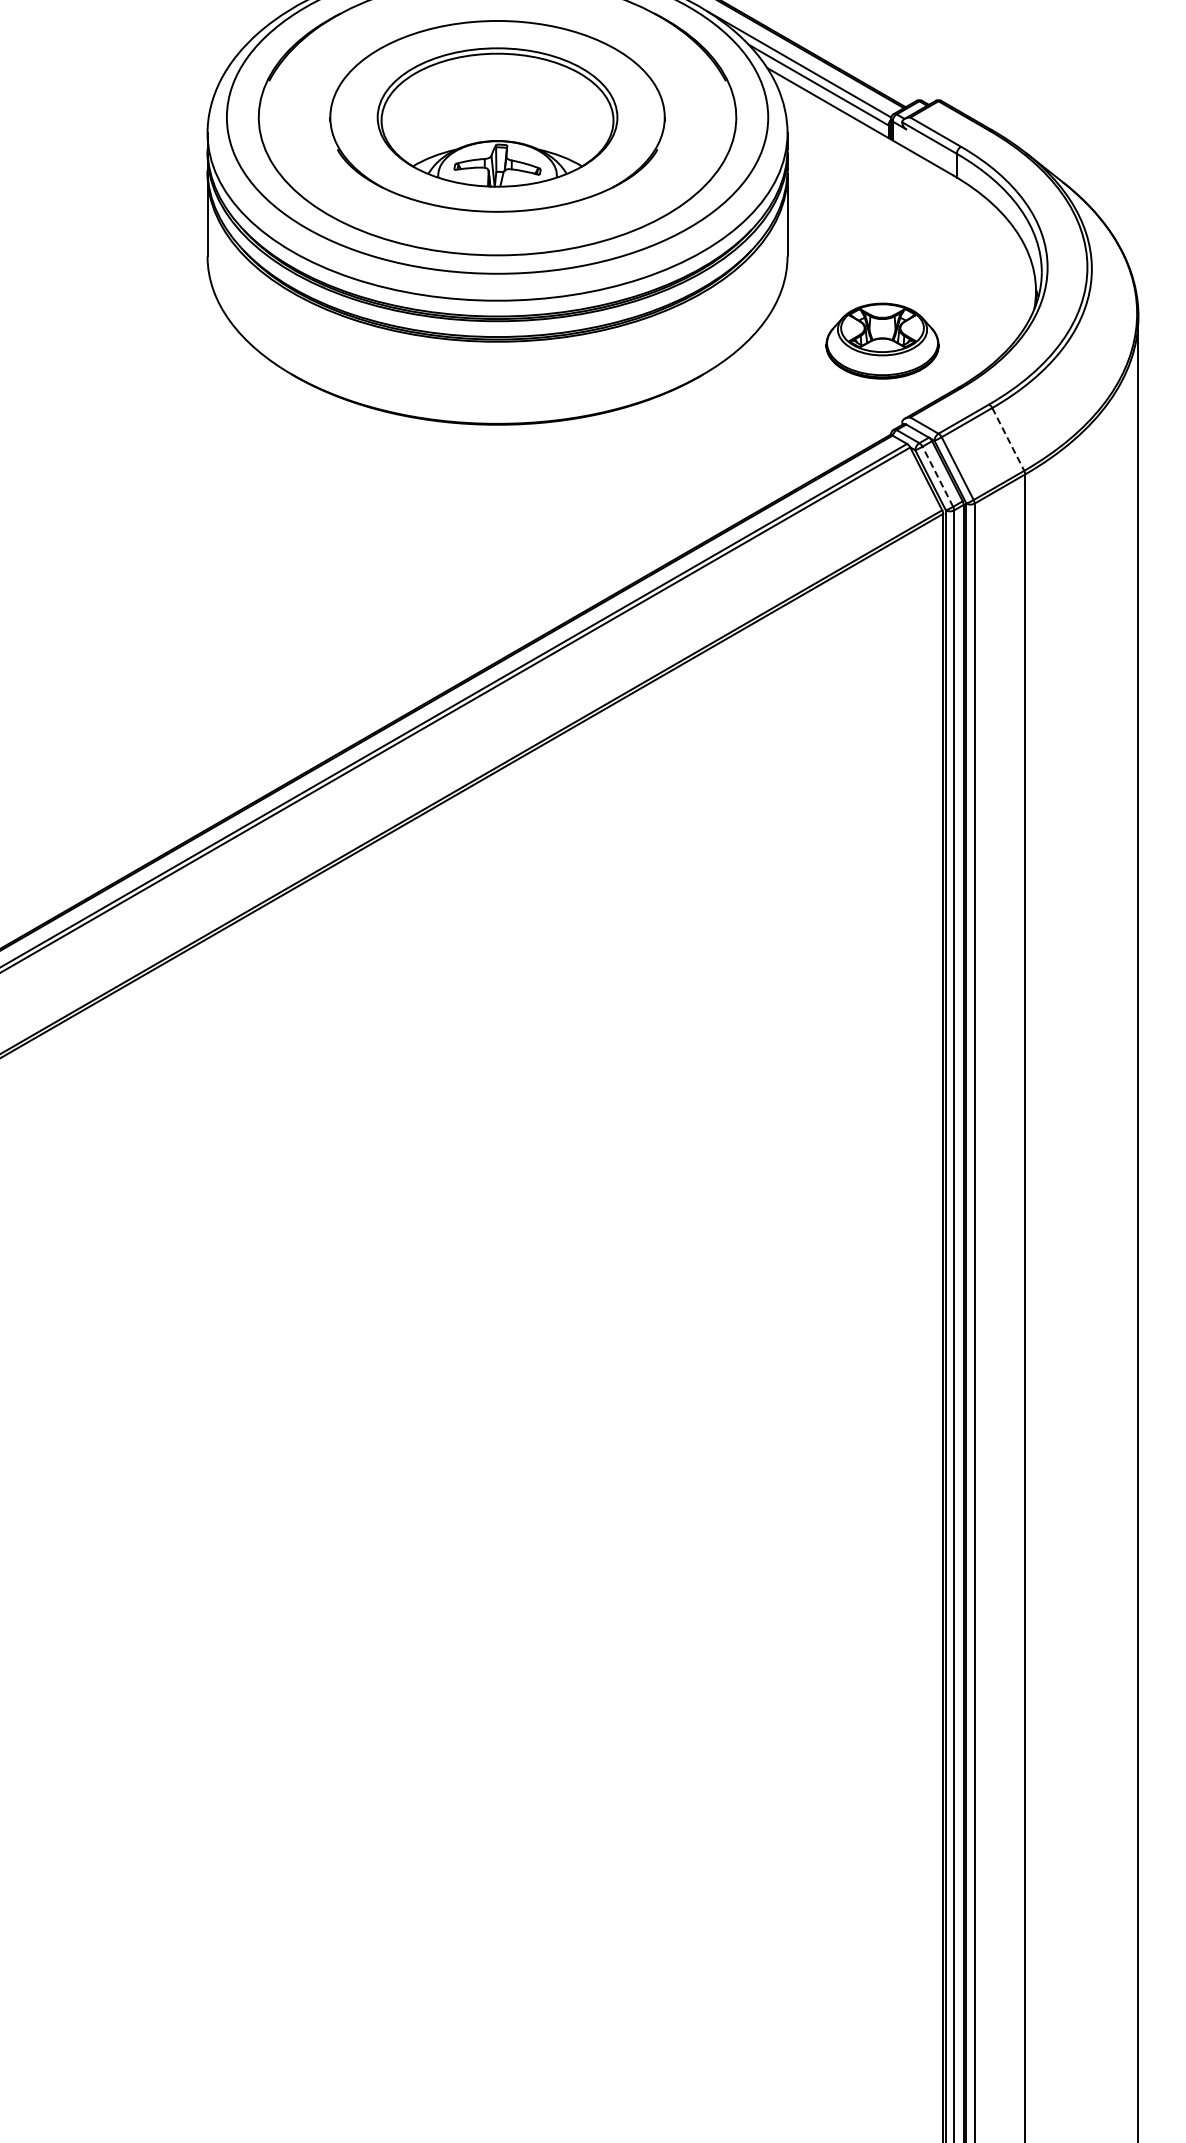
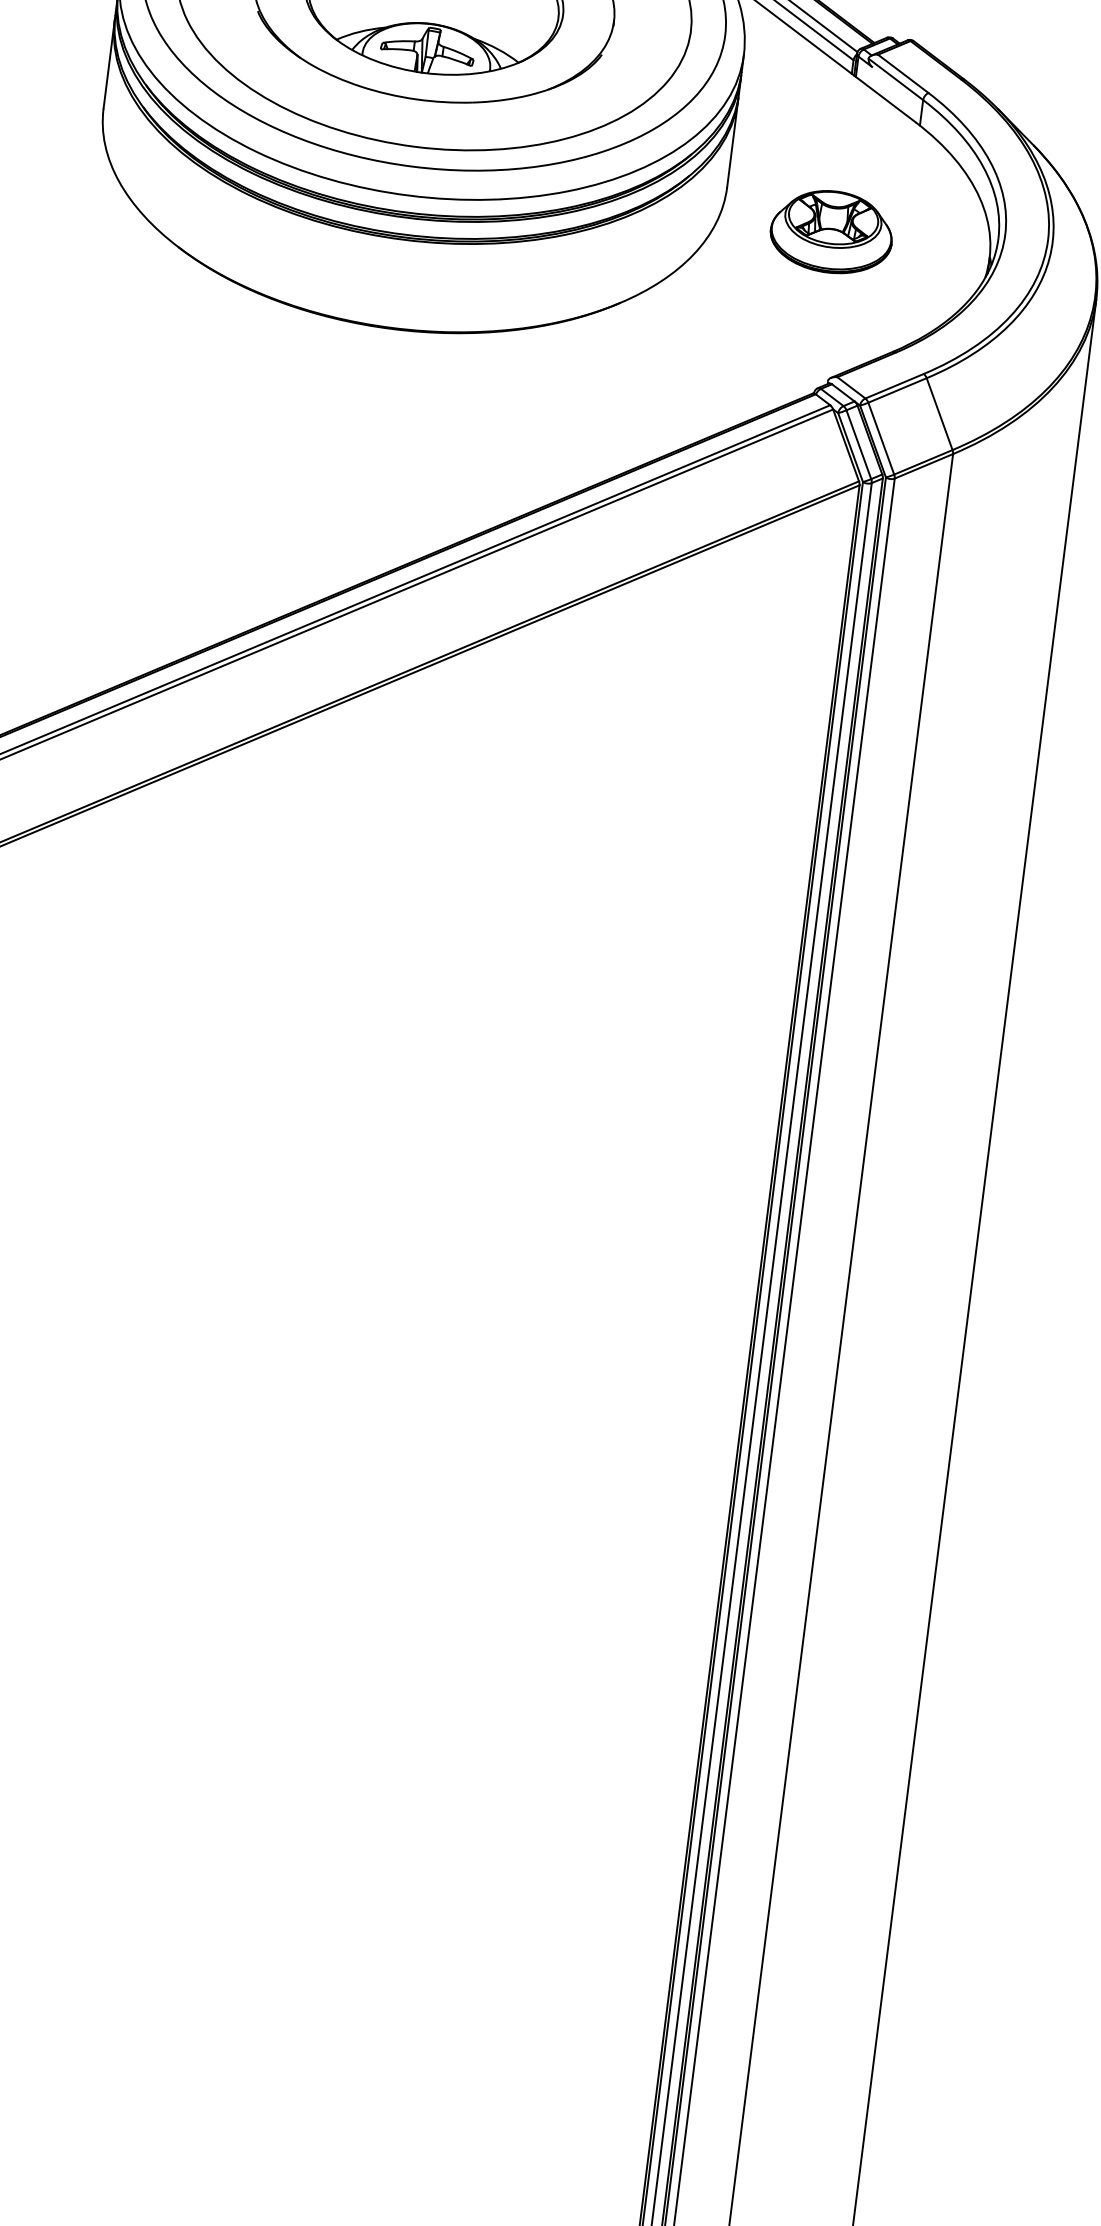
part: (882, 340) -> (831, 231), moved
line: (1008, 439) -> (939, 414), dashed -> solid
line: (937, 476) -> (858, 444), dashed -> solid

